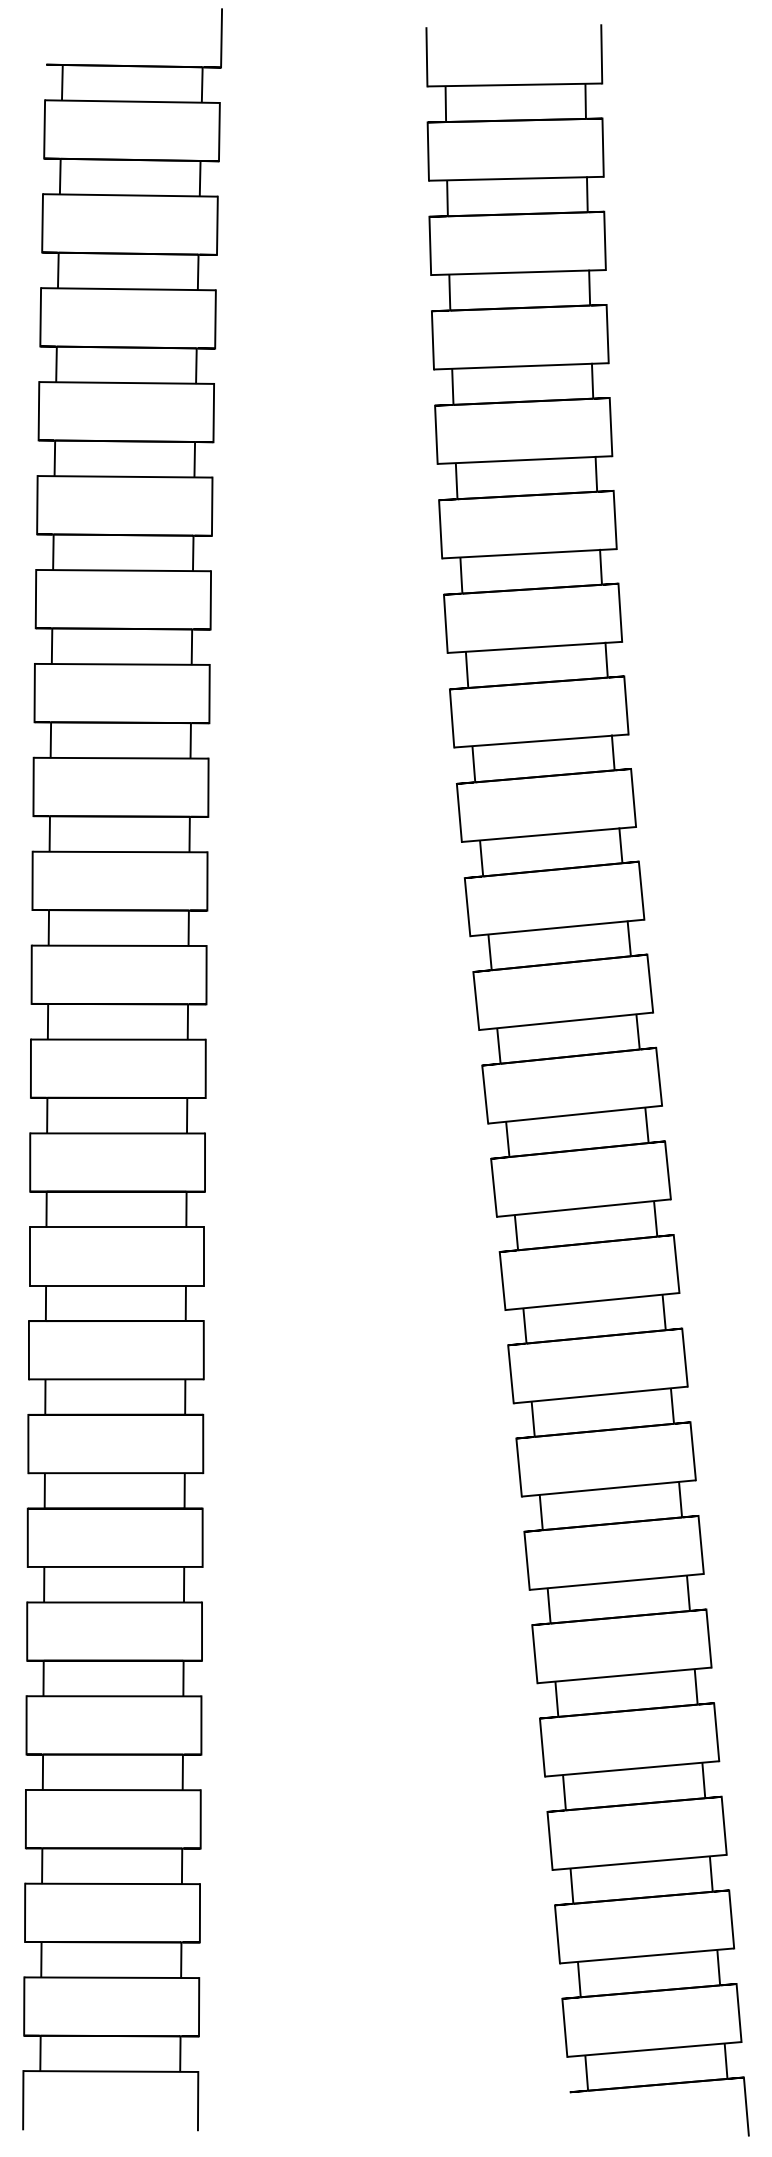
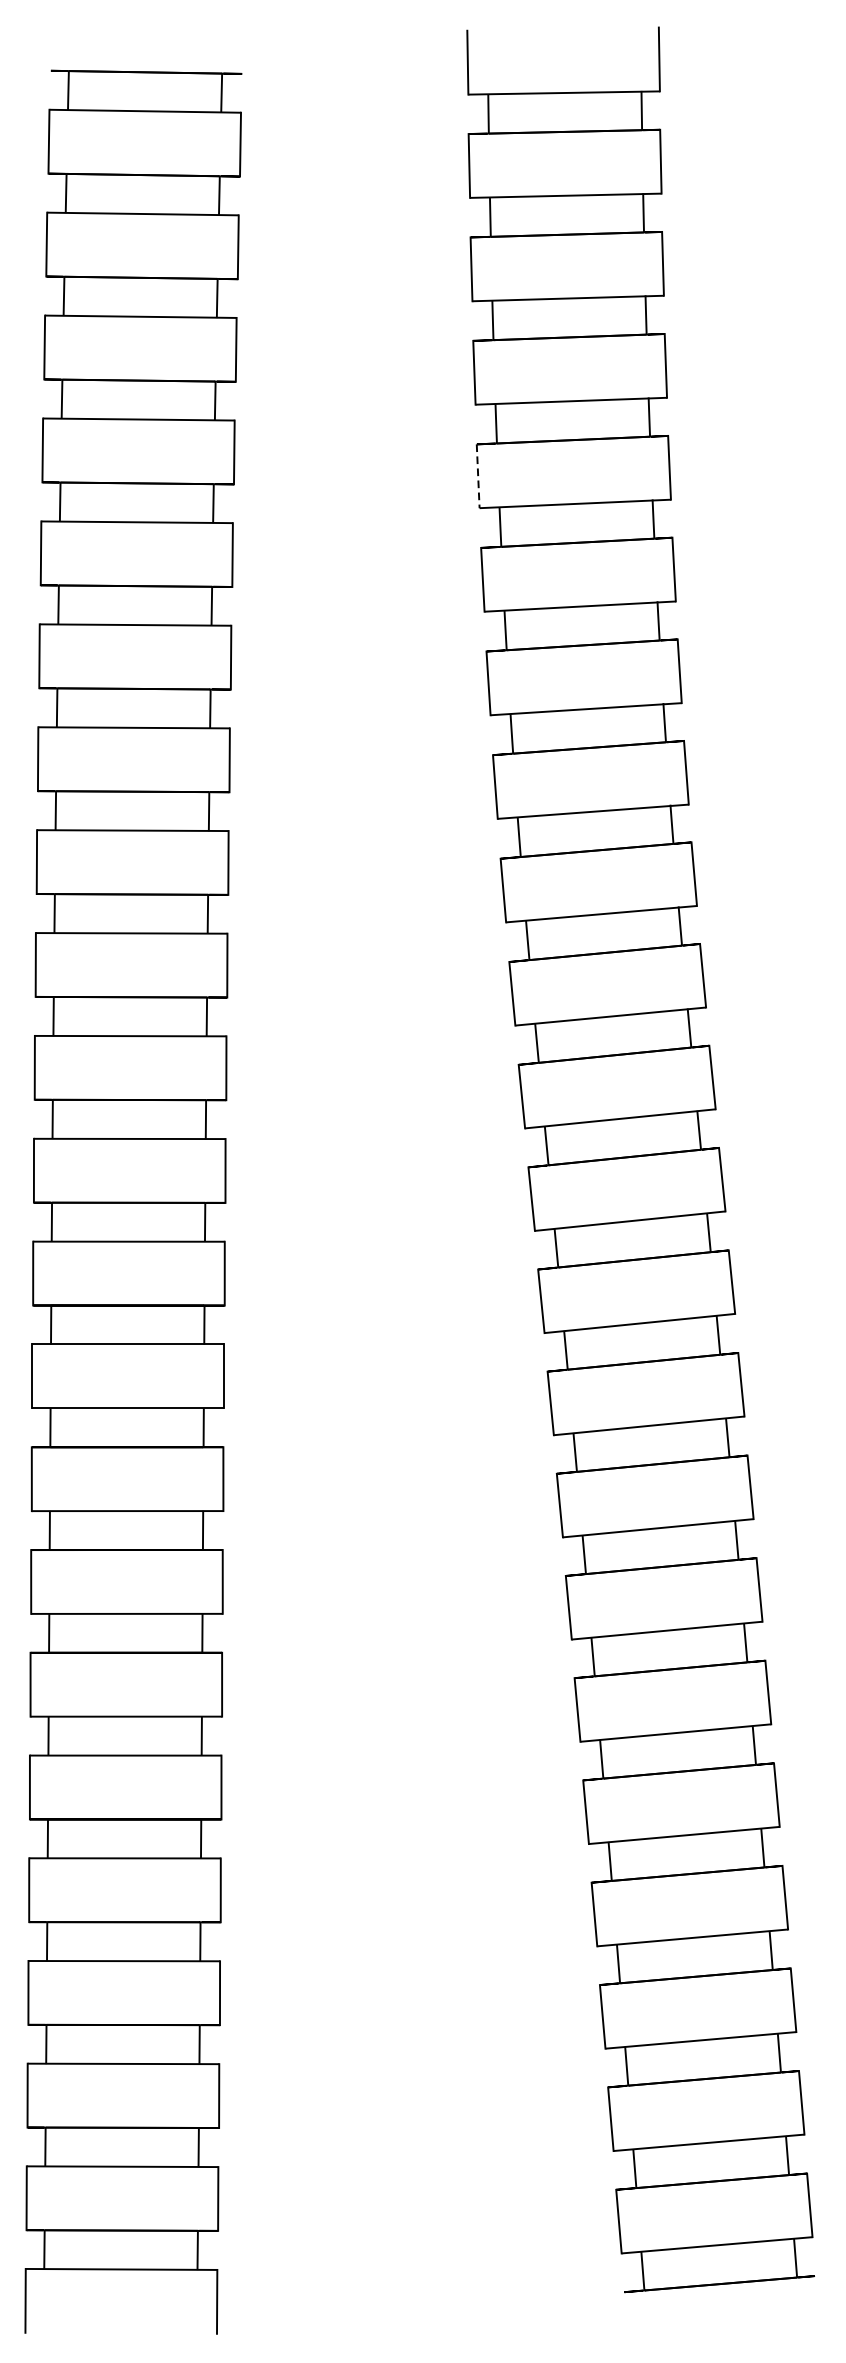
line: (221, 38) -> (242, 42), removed
line: (436, 435) -> (478, 477), solid -> dashed
line: (745, 2106) -> (816, 2307), removed

